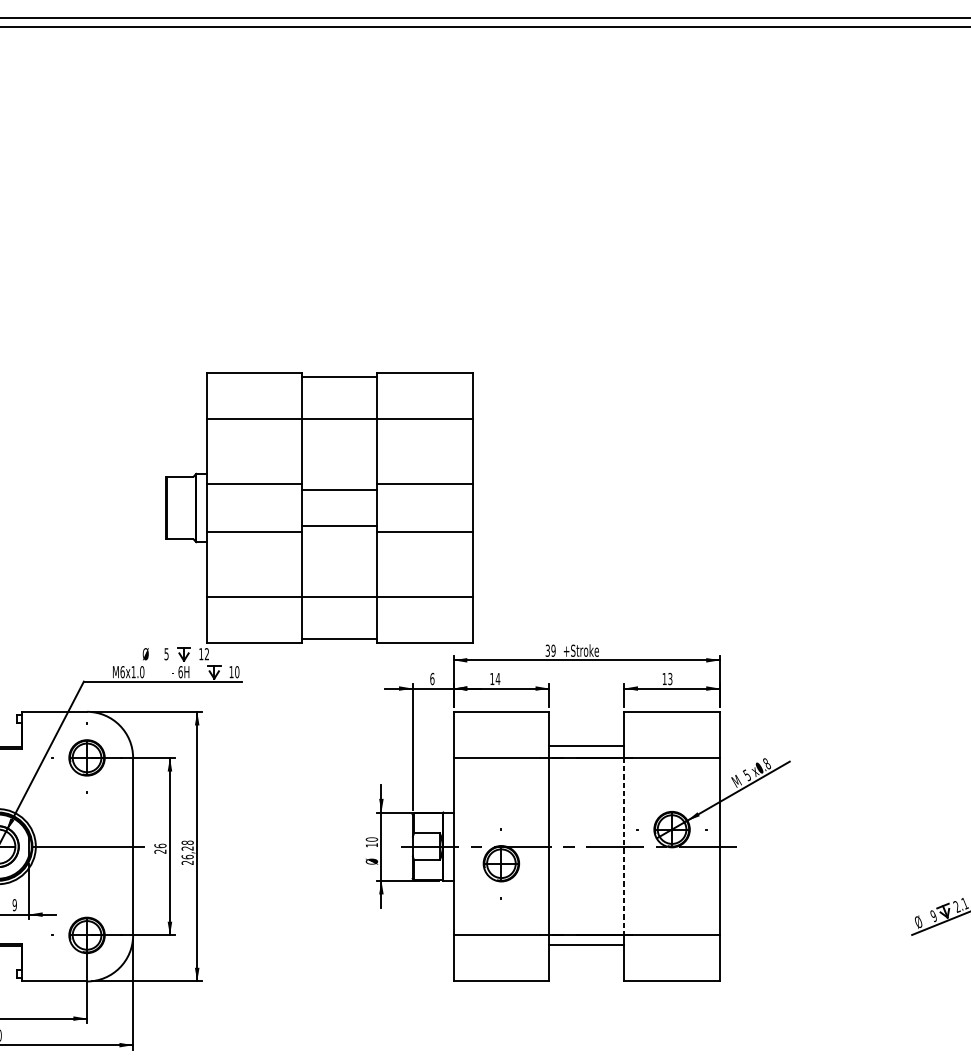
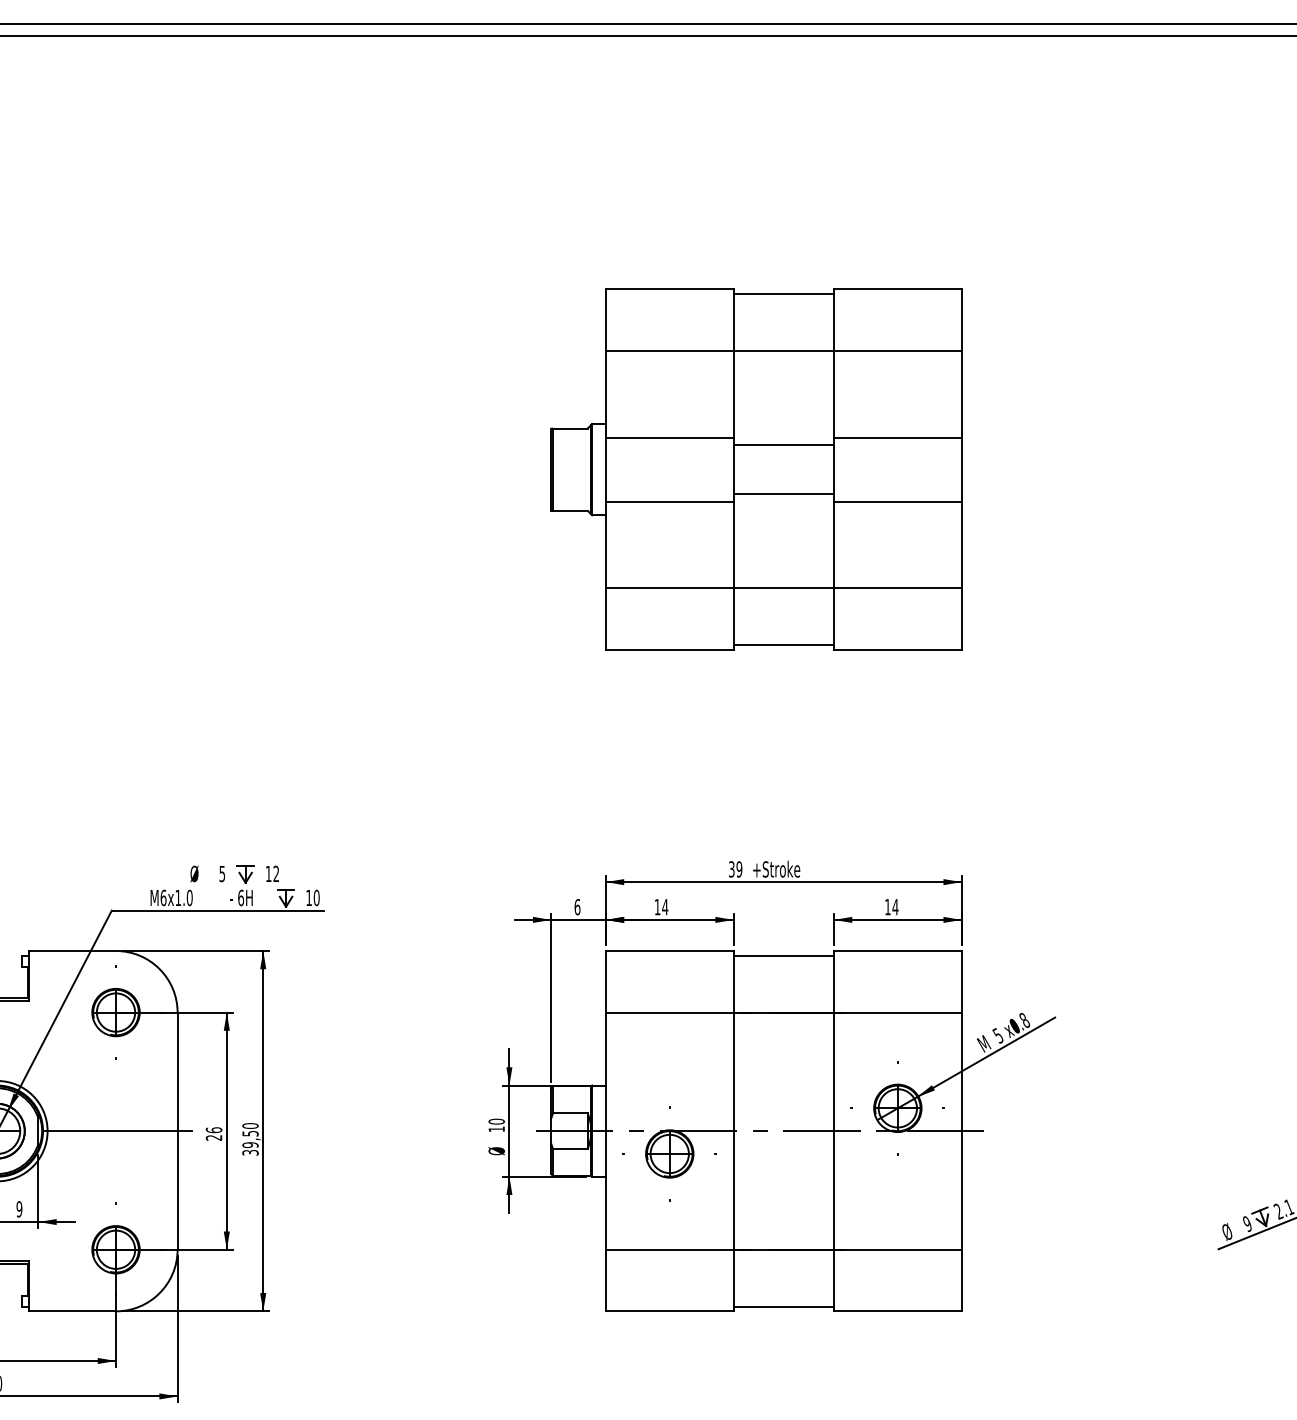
part: (319, 507) -> (756, 469), moved
text: (670, 678) -> (895, 906), 13 -> 14
line: (586, 745) -> (783, 955), moved
line: (623, 846) -> (833, 1131), dashed -> solid
text: (187, 852) -> (250, 1139), 26,28 -> 39,50
line: (586, 944) -> (783, 1306), moved

